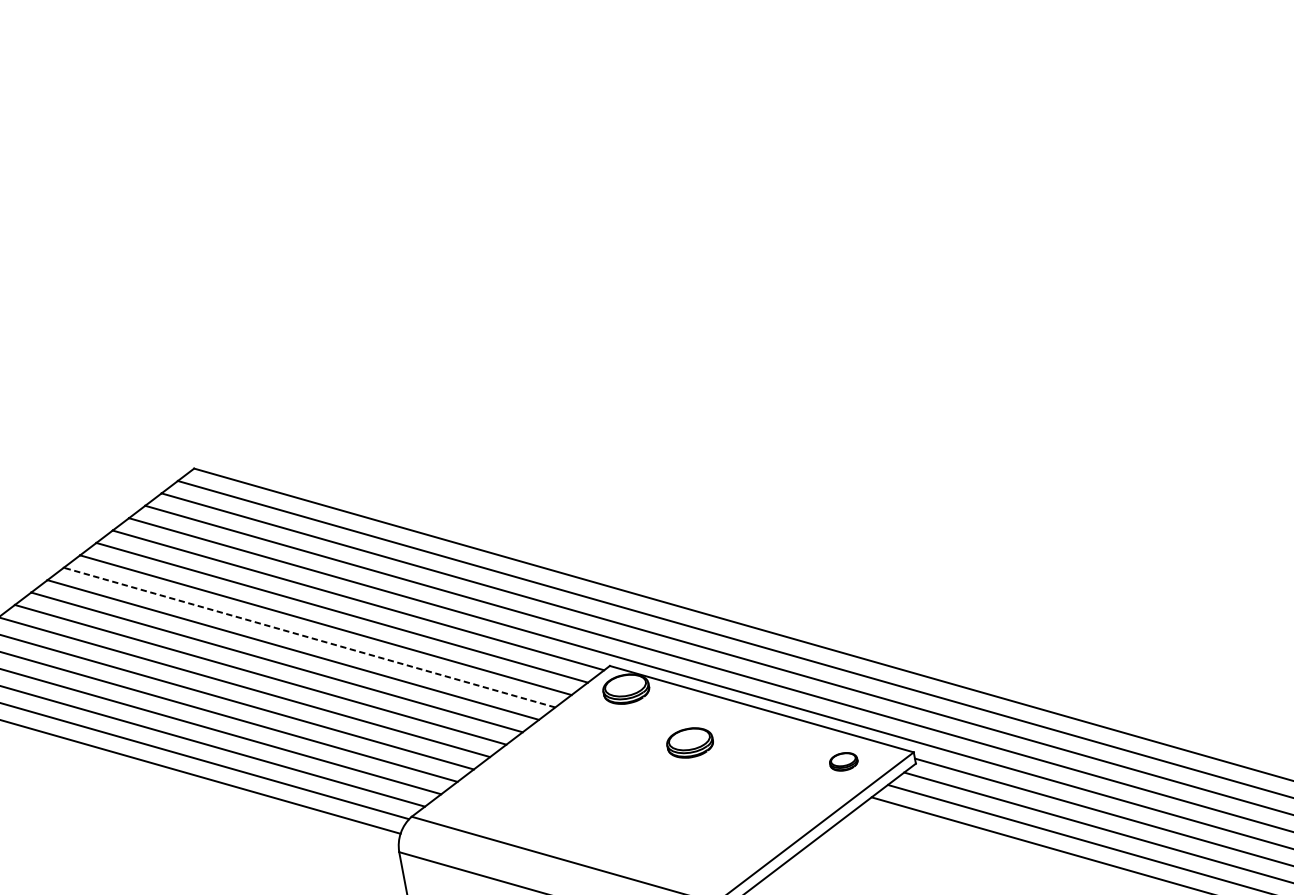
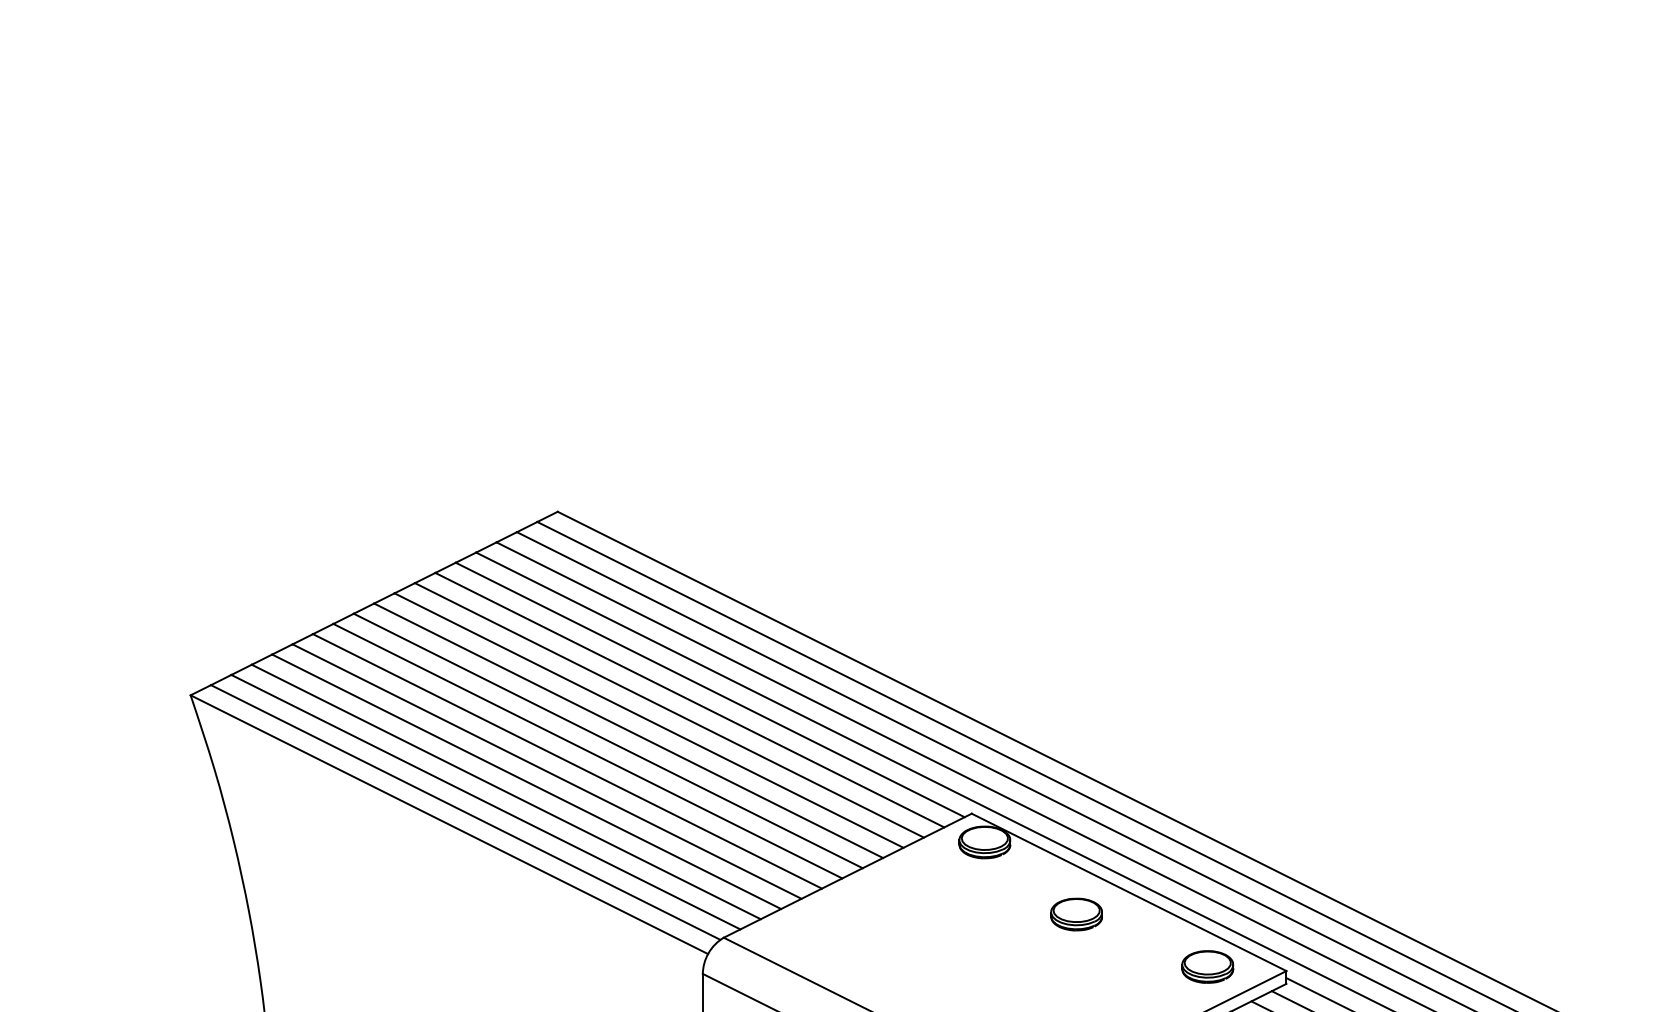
line: (309, 637) -> (649, 720), dashed -> solid
part: (689, 742) -> (1076, 914), moved
part: (843, 761) -> (1207, 966), size x1.67

